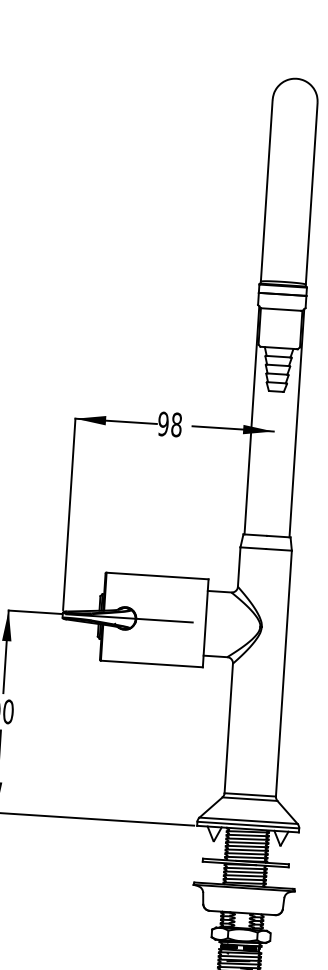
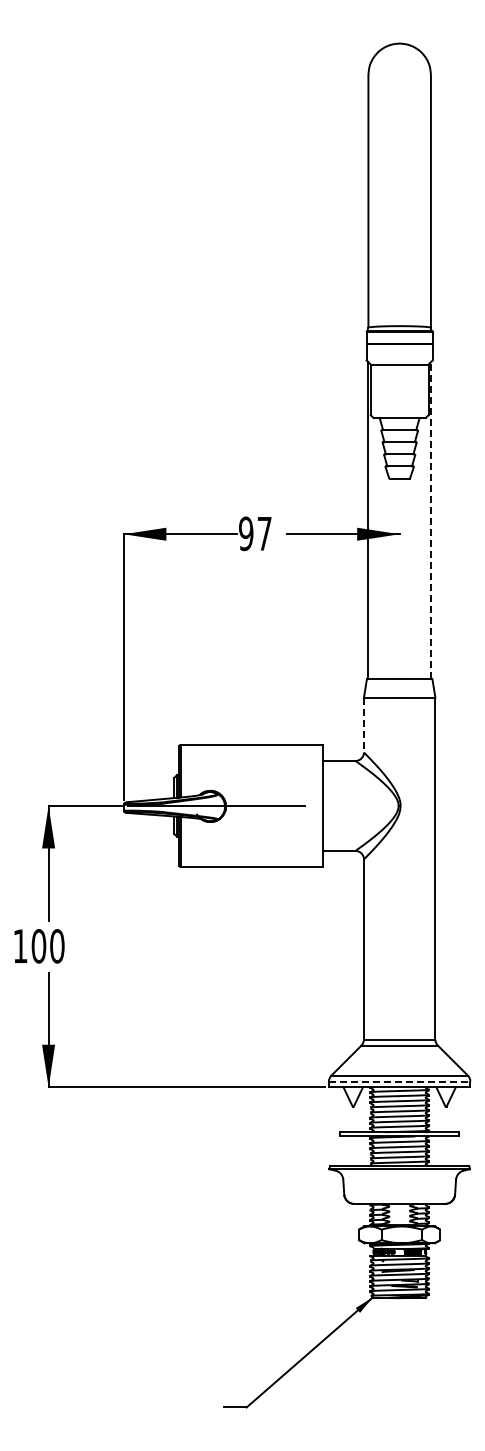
line: (296, 423) -> (430, 520), solid -> dashed
text: (176, 424) -> (264, 533), 98 -> 97
line: (238, 567) -> (363, 725), solid -> dashed
line: (248, 824) -> (399, 1081), solid -> dashed

